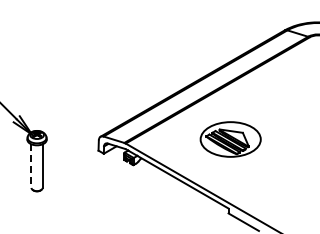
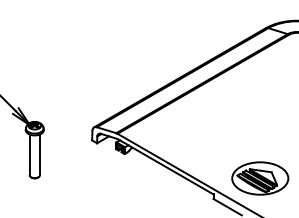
part: (230, 139) -> (260, 178), moved
line: (31, 166) -> (29, 155), dashed -> solid

